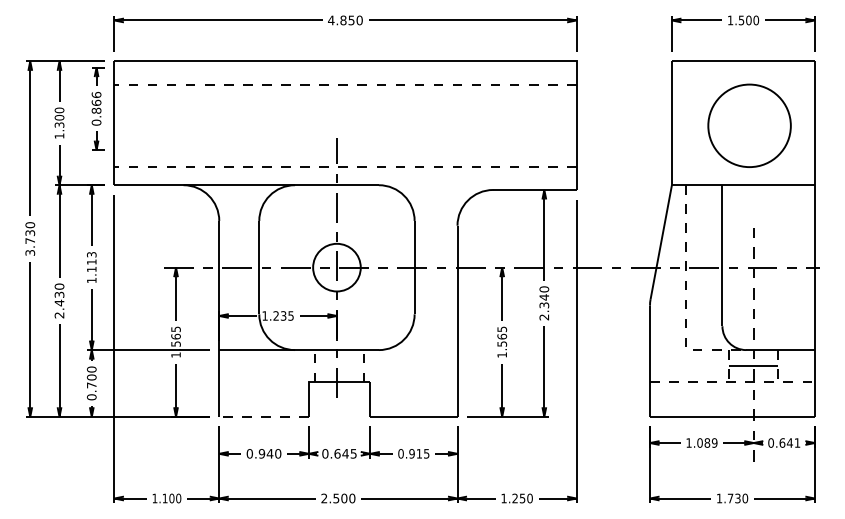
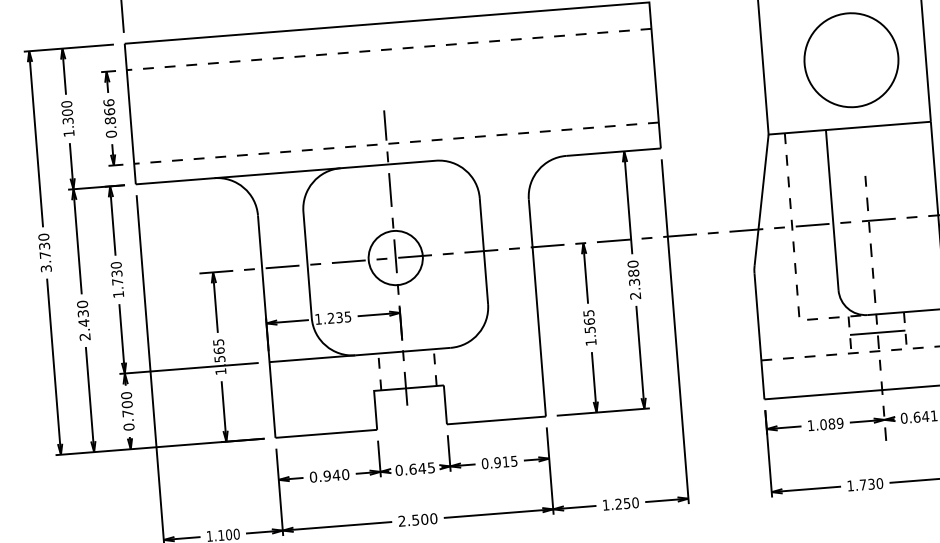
part: (97, 108) -> (111, 118), moved
text: (91, 261) -> (116, 272), 1.113 -> 1.730
text: (544, 297) -> (633, 273), 2.340 -> 2.380
line: (264, 416) -> (326, 433), dashed -> solid

